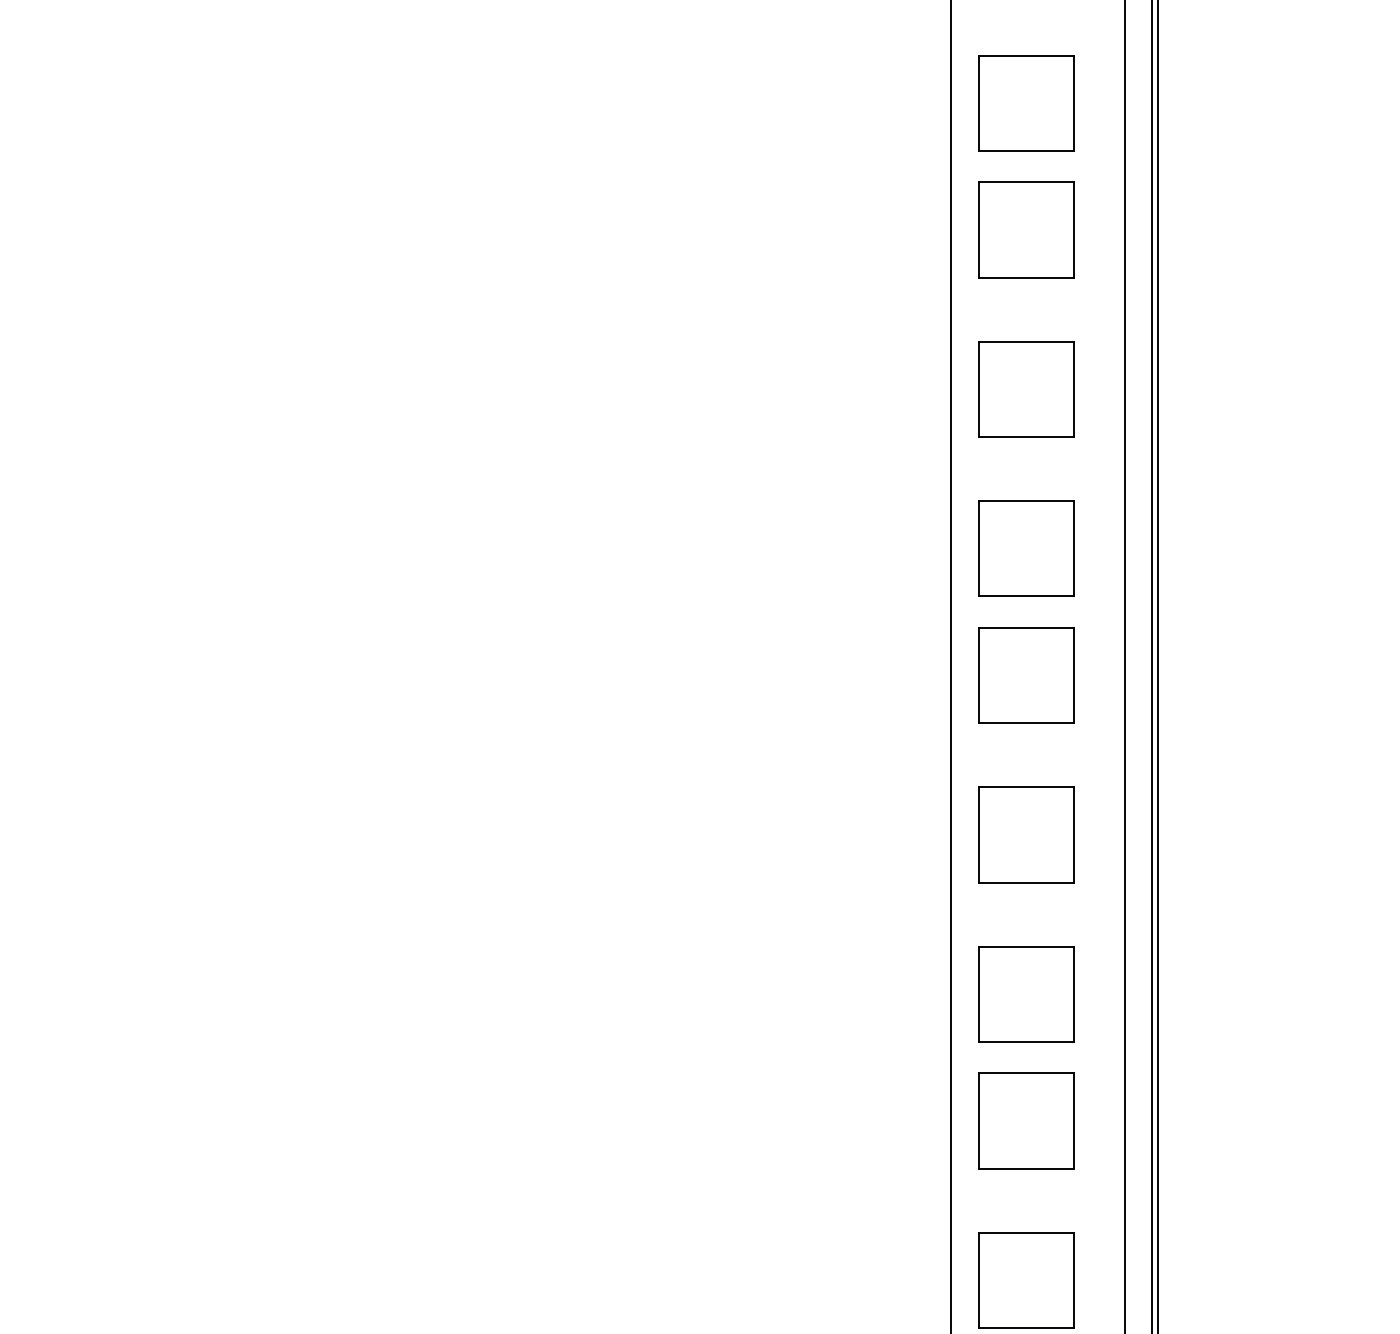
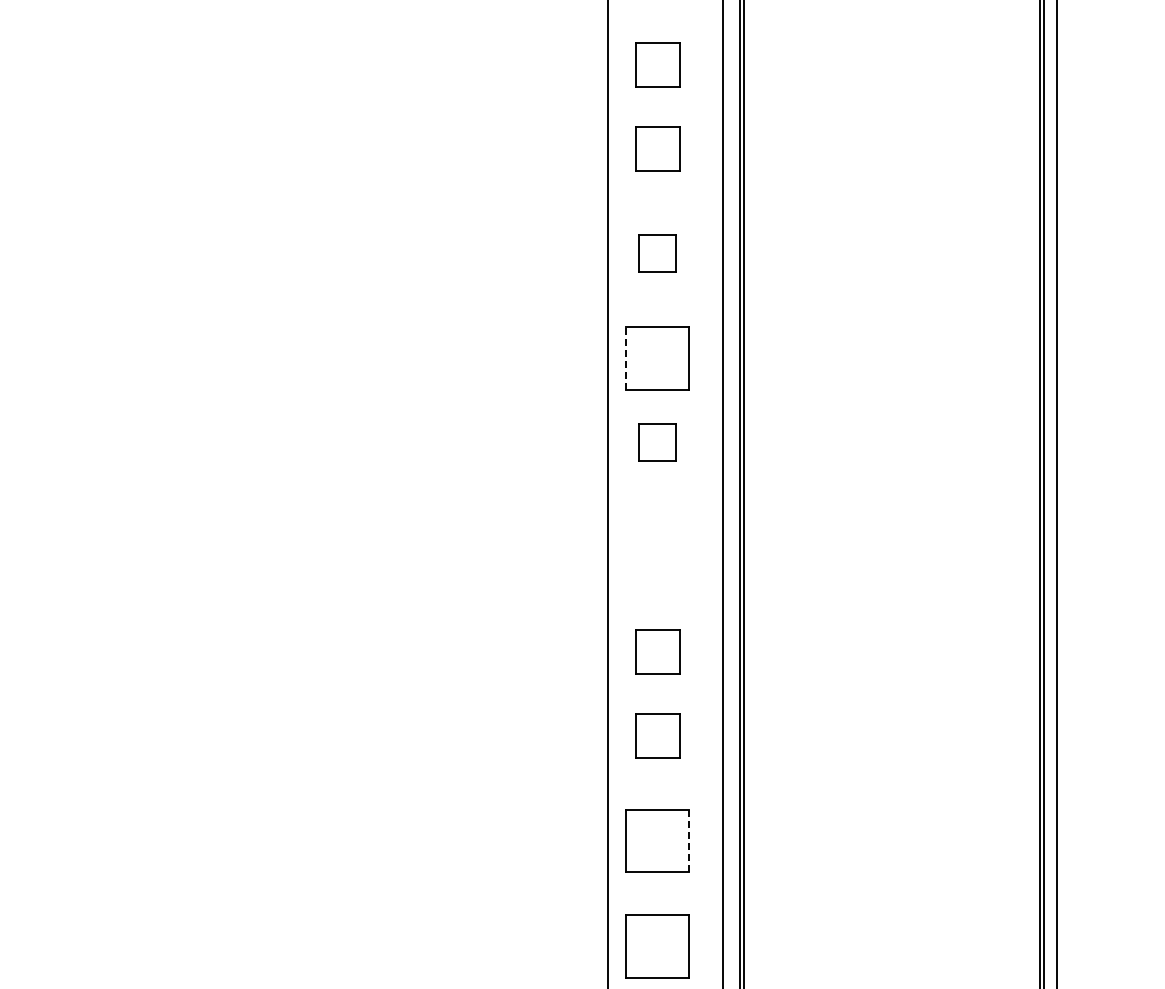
part: (1025, 102) -> (657, 64), size x0.7
part: (1025, 229) -> (657, 148), size x0.7
part: (1025, 389) -> (657, 253), size x0.6
line: (978, 548) -> (626, 358), solid -> dashed
part: (1025, 675) -> (657, 442), size x0.6
part: (1025, 835) -> (657, 547), removed
part: (1025, 994) -> (657, 652), size x0.7
part: (1025, 1120) -> (657, 735), size x0.7
line: (1074, 1281) -> (689, 841), solid -> dashed

